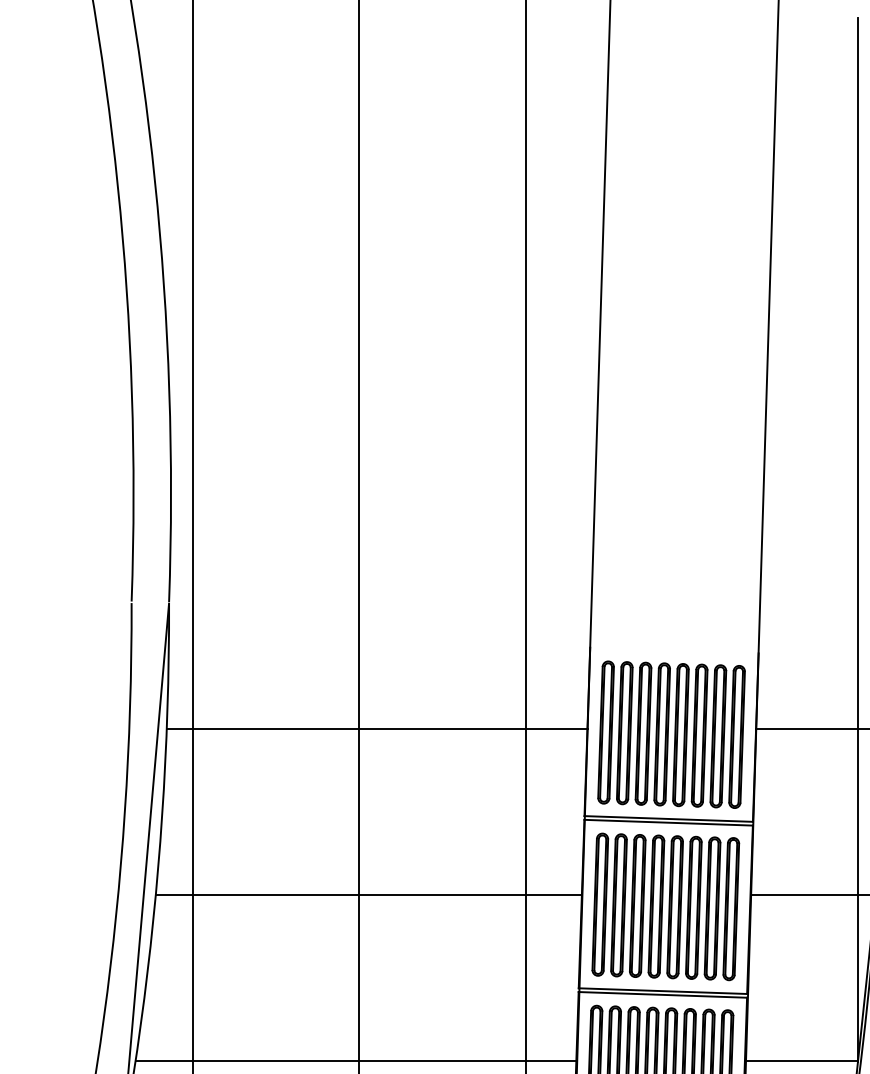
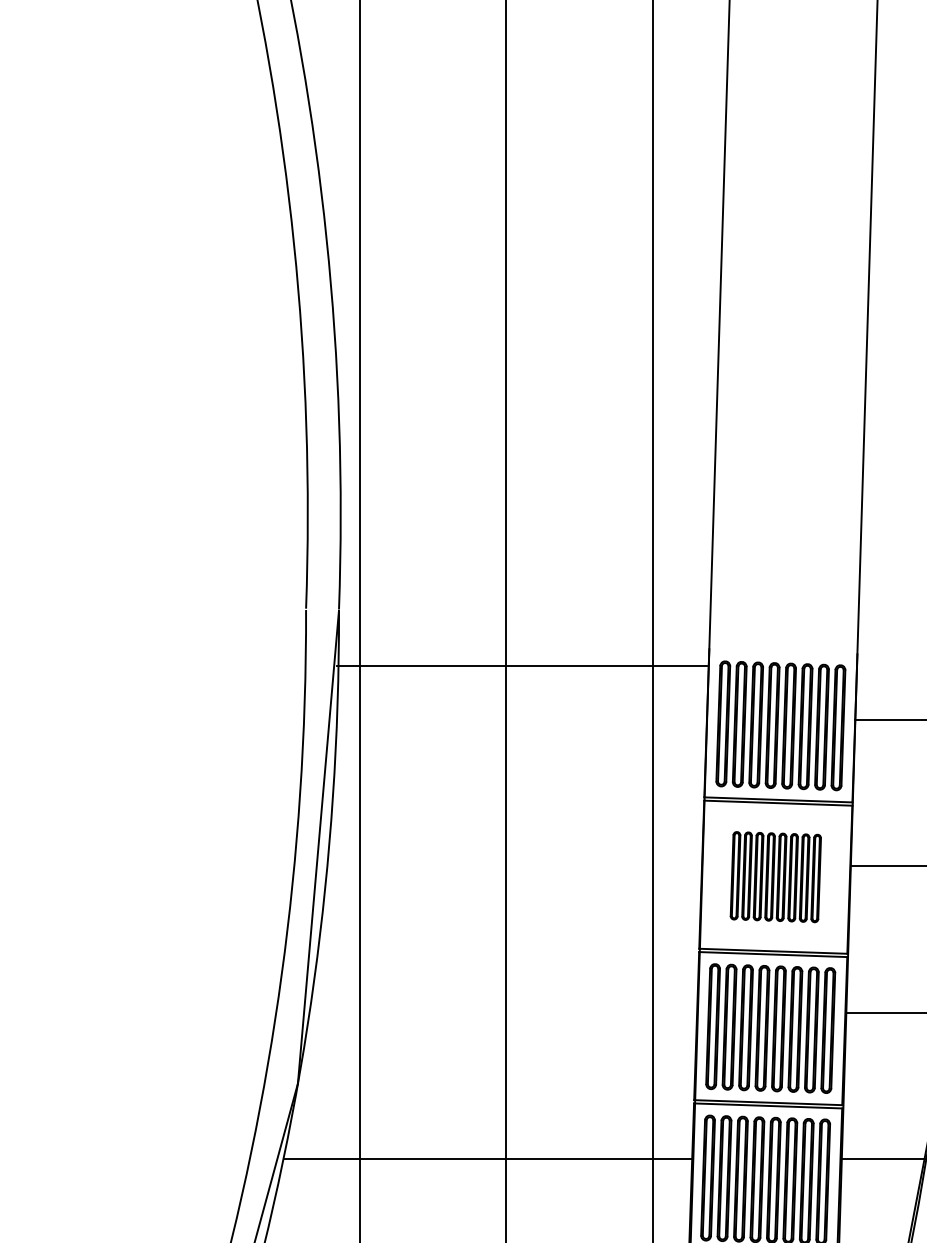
line: (376, 728) -> (521, 666), moved
line: (368, 894) -> (514, 866), removed
part: (665, 906) -> (775, 876), size x0.7
line: (356, 1060) -> (503, 1012), removed

